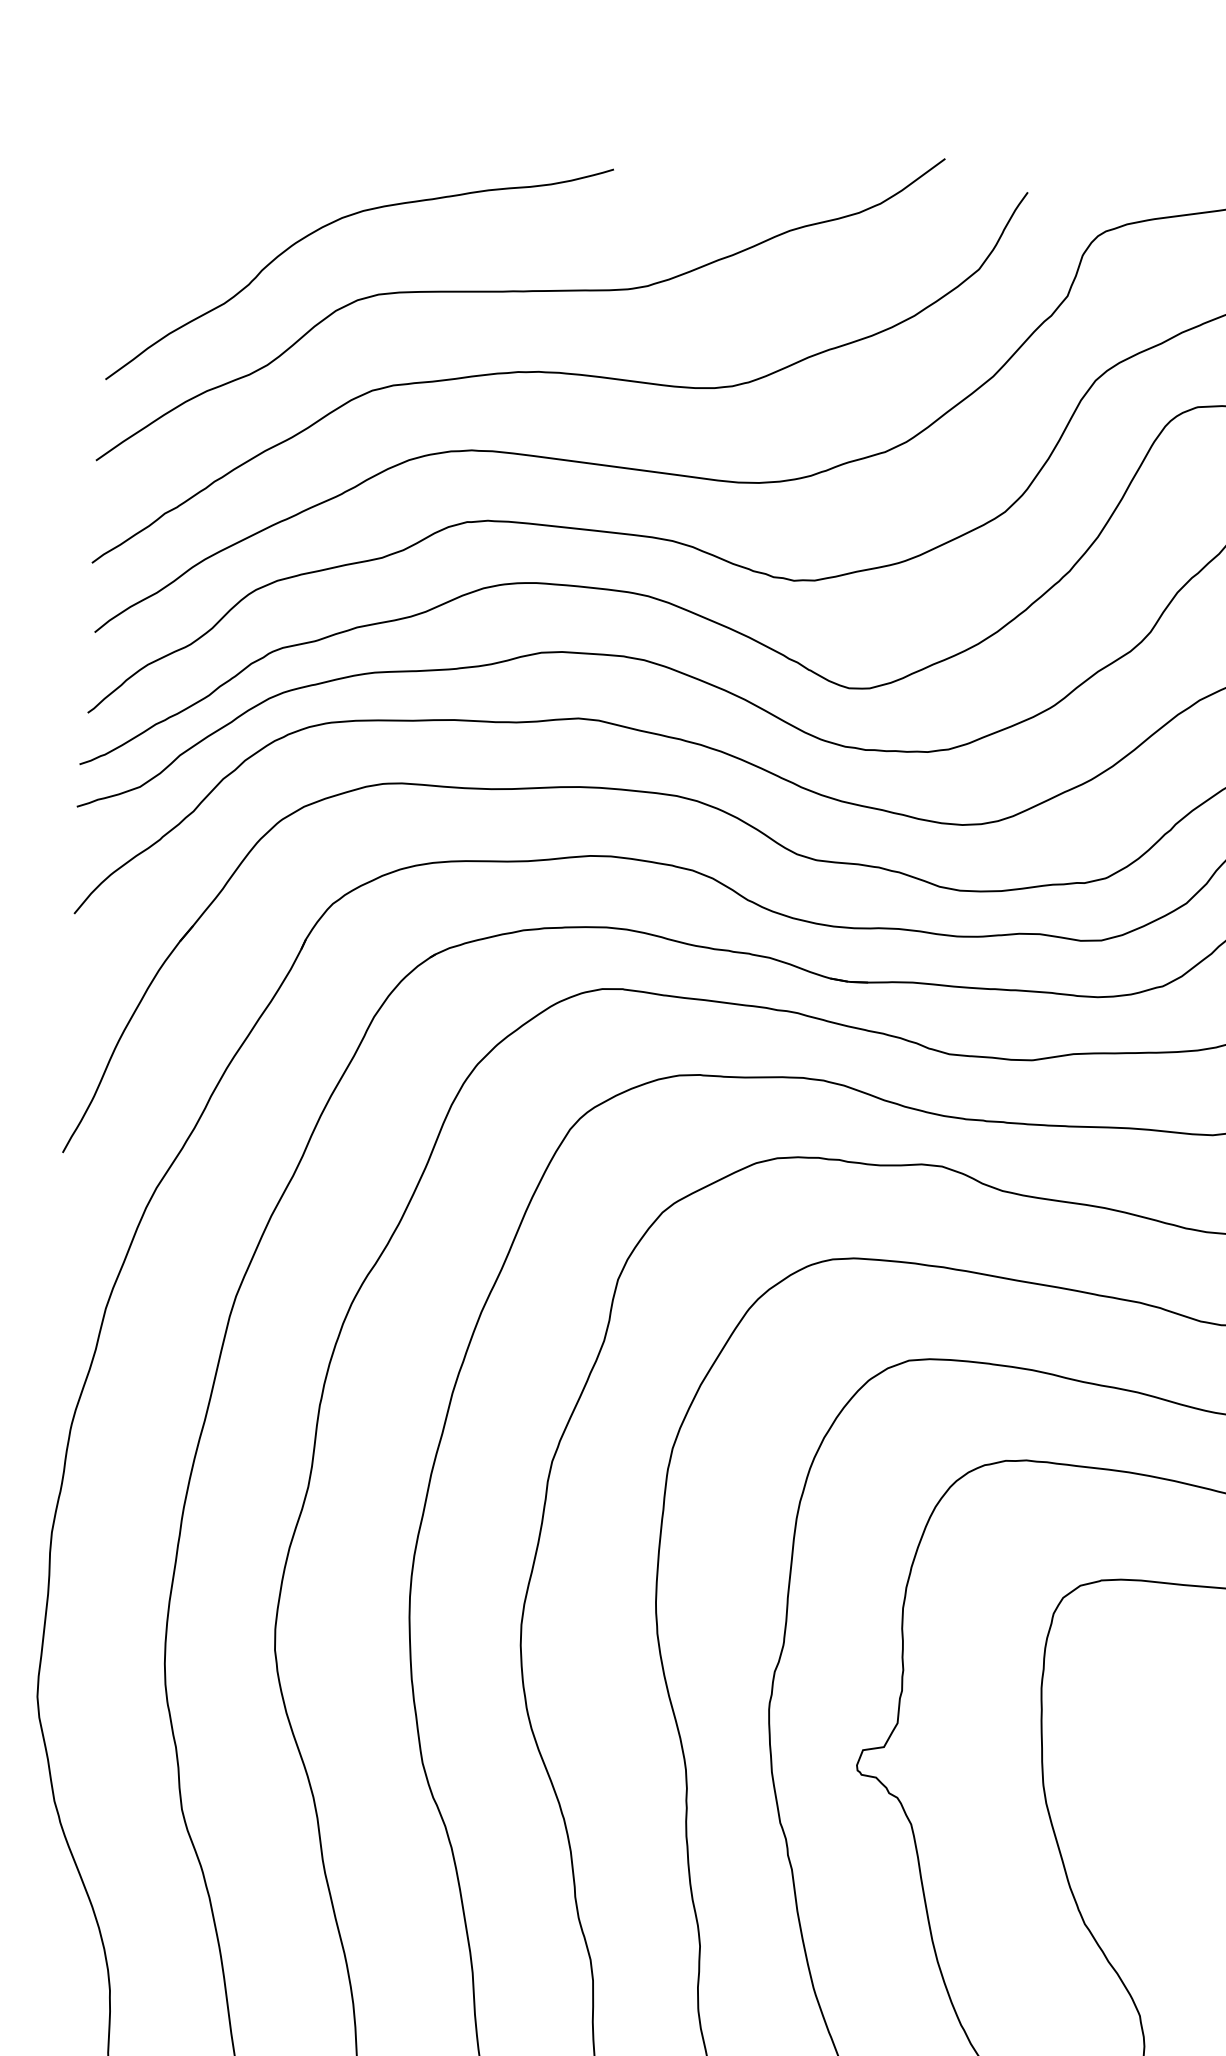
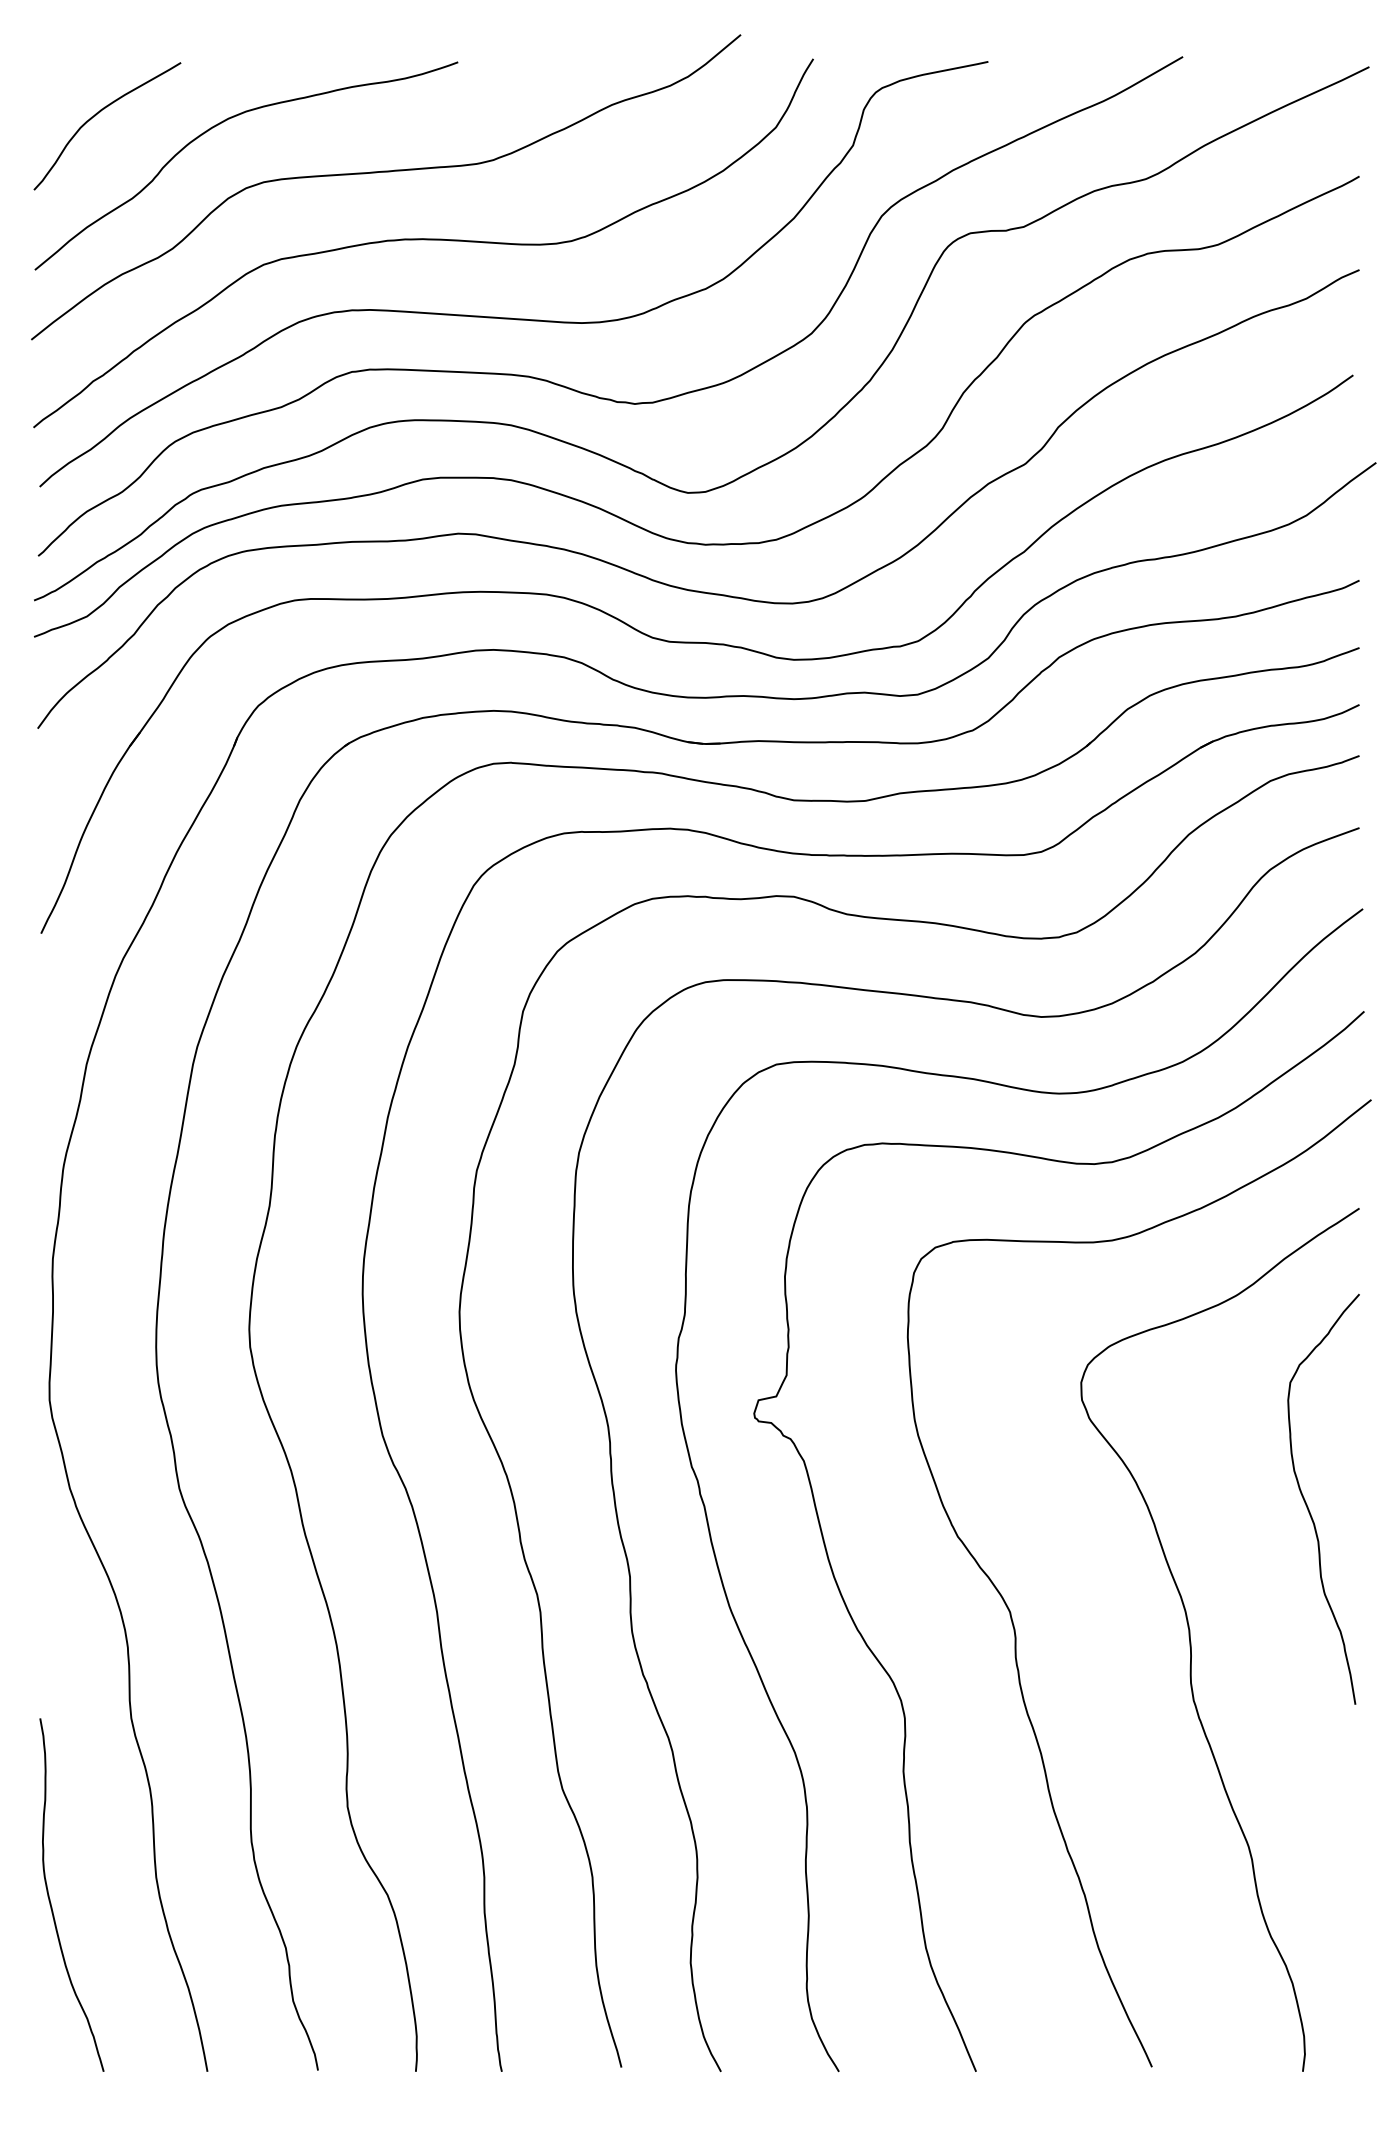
curve: (188, 204) -> (96, 115), added

